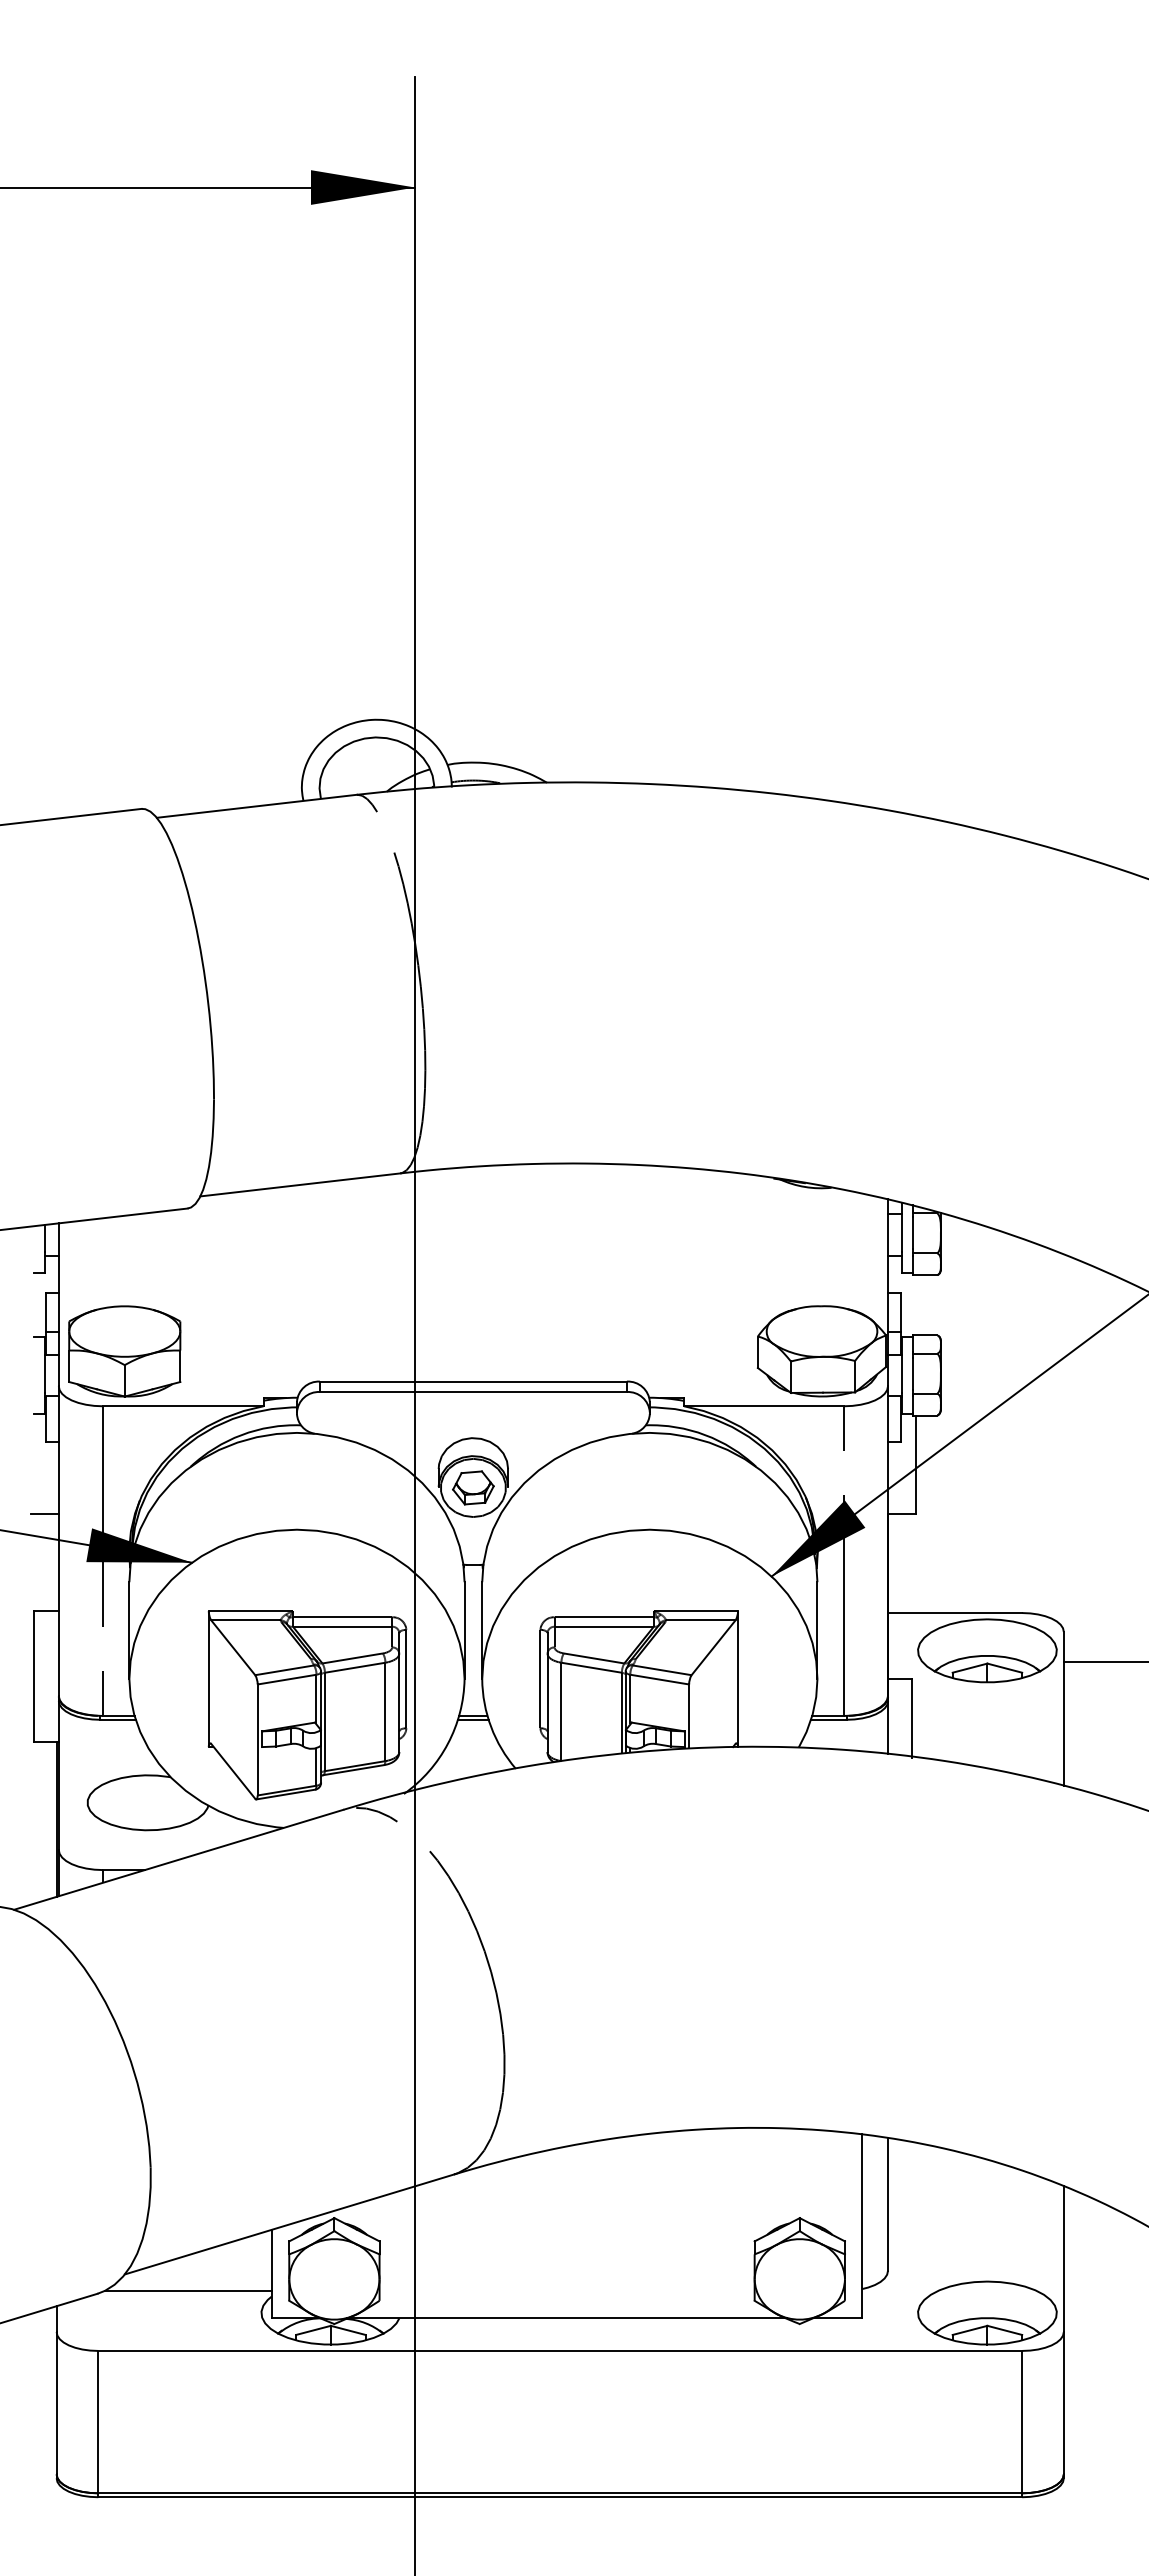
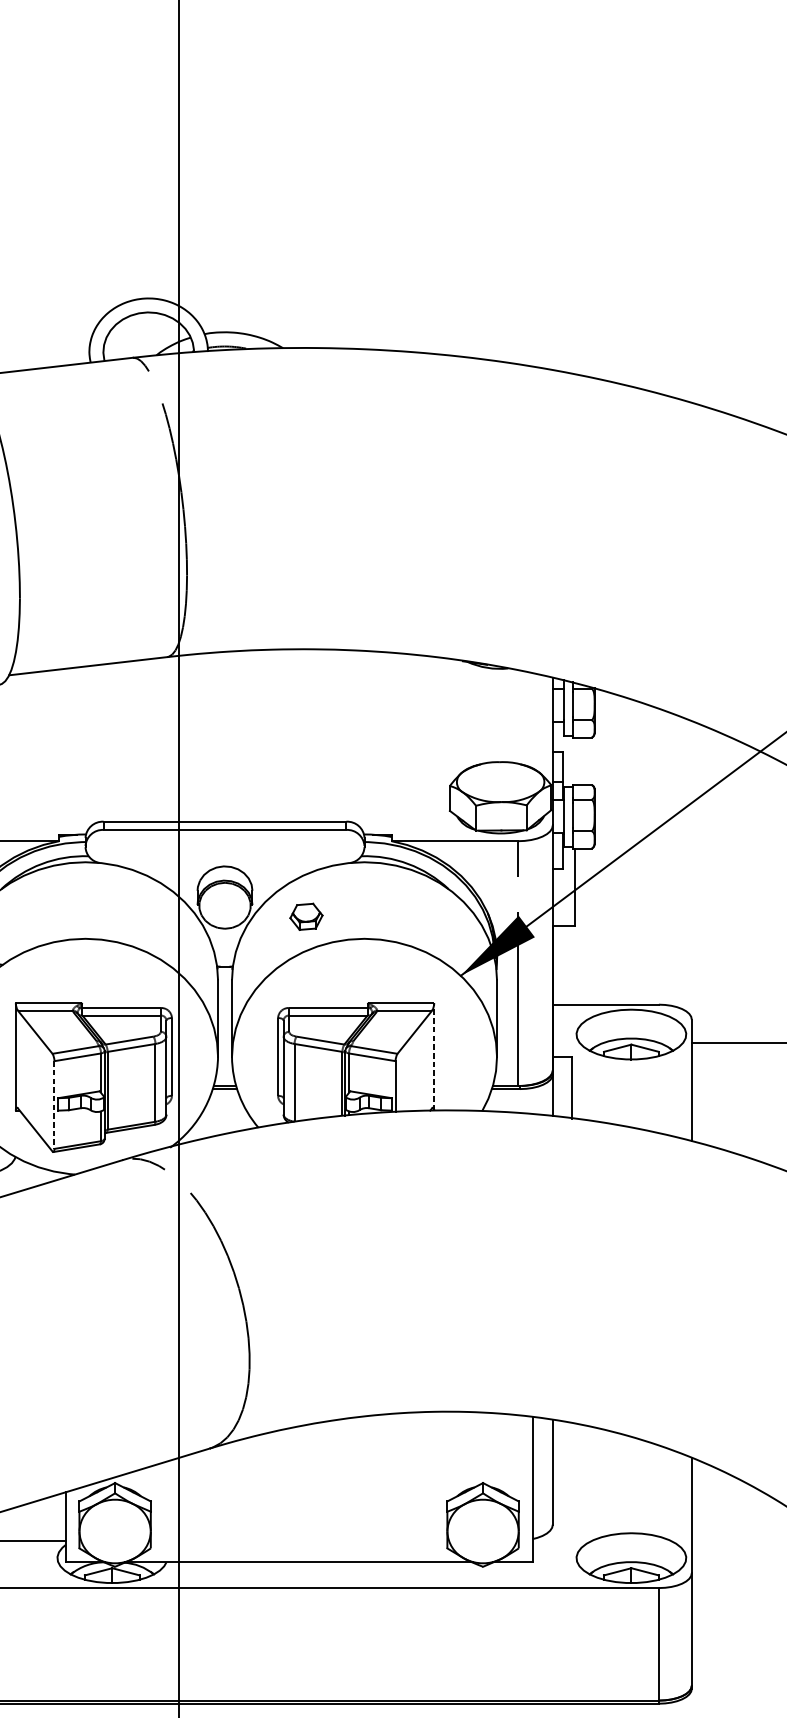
part: (473, 1487) -> (306, 916), moved
line: (738, 1678) -> (434, 1056), solid -> dashed
line: (257, 1740) -> (54, 1105), solid -> dashed

